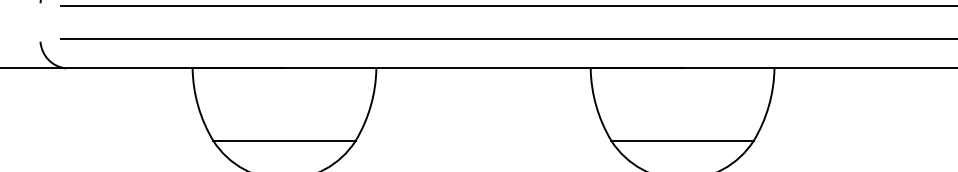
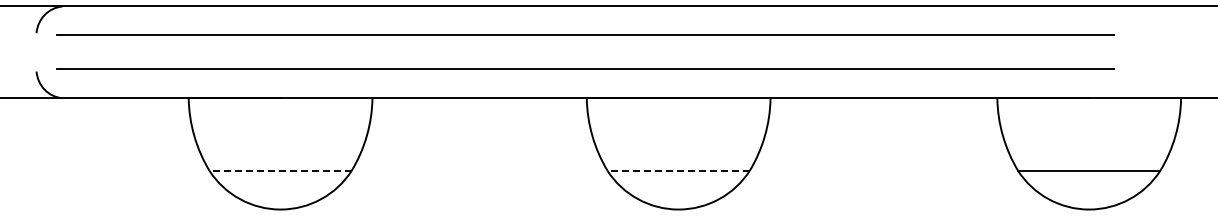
line: (284, 140) -> (280, 170), solid -> dashed
line: (682, 140) -> (678, 170), solid -> dashed

